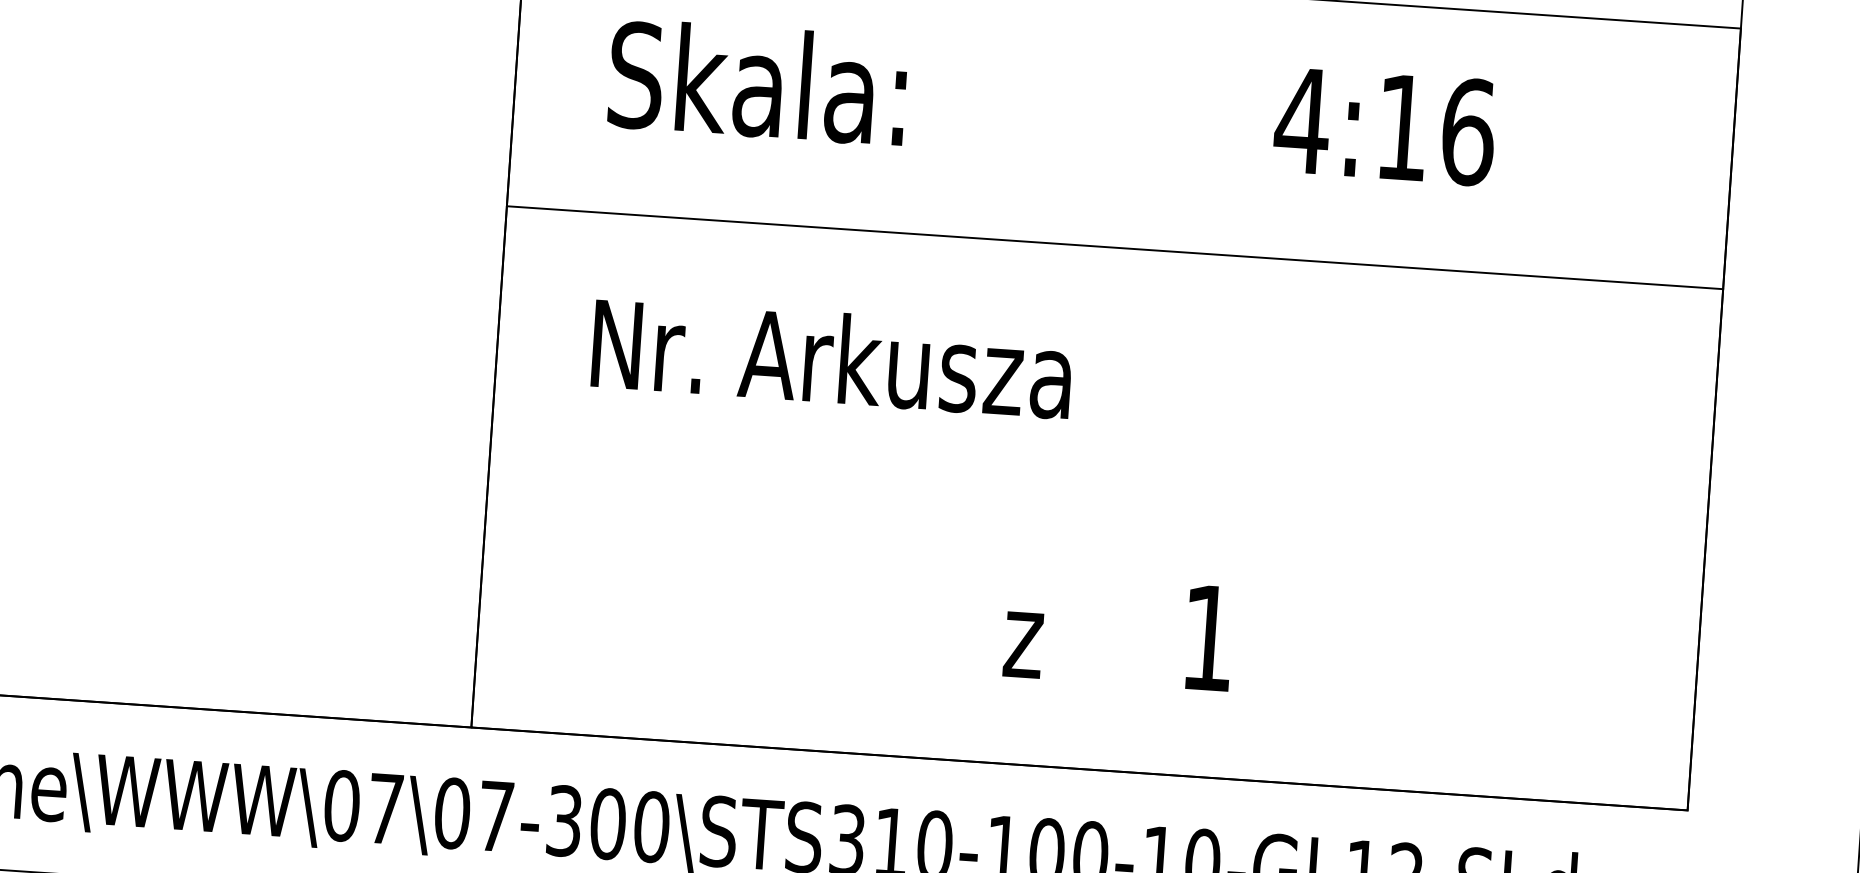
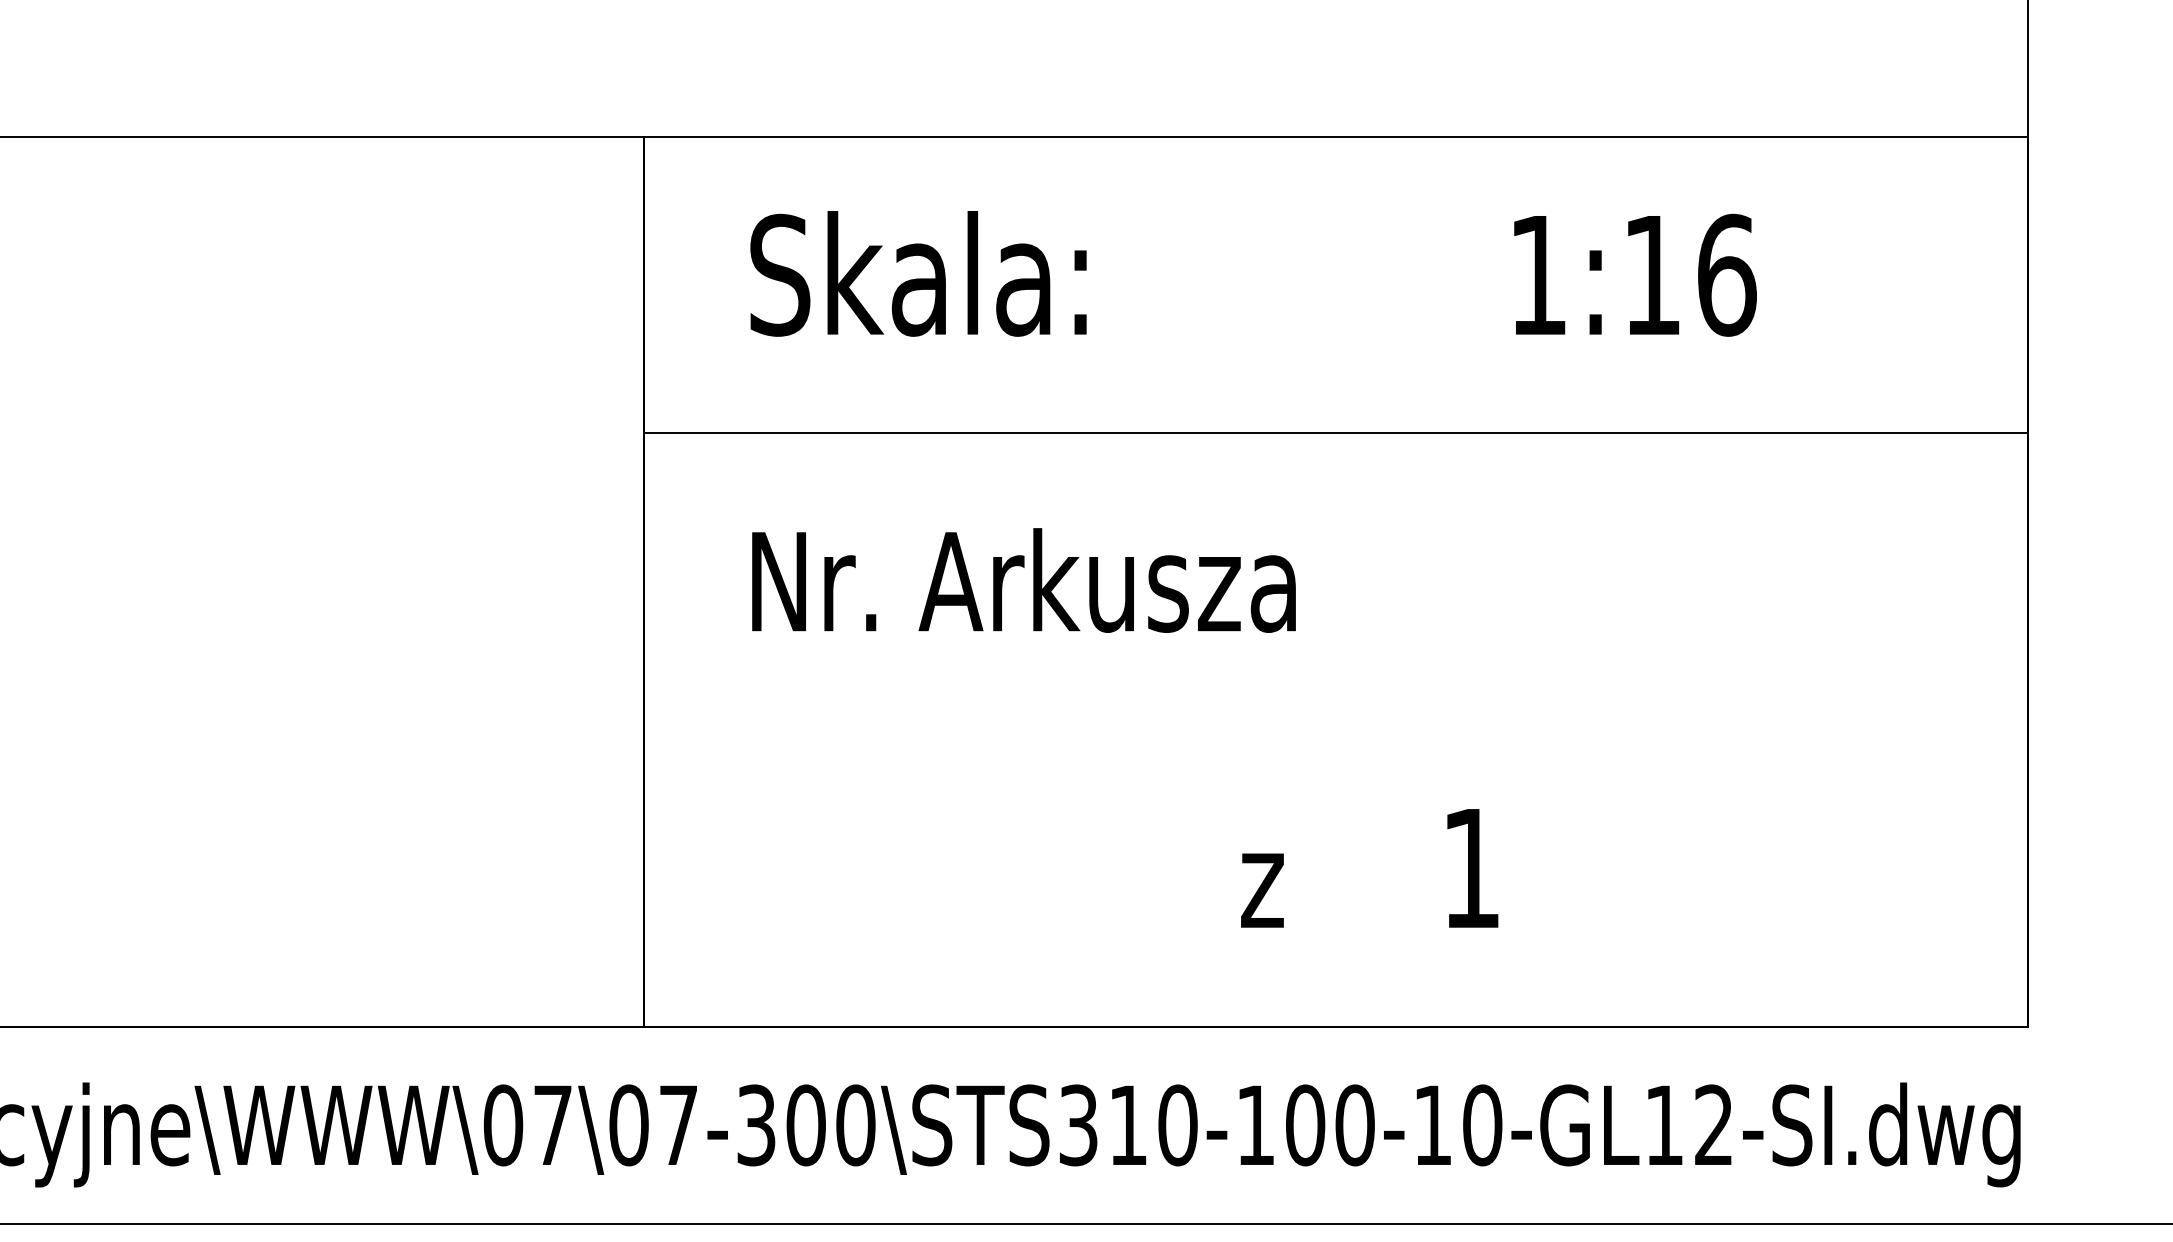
text: (1302, 121) -> (1538, 275), 4:16 -> 1:16

